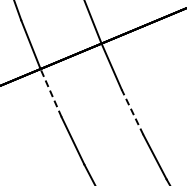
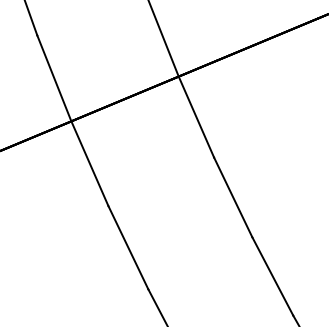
line: (50, 92) -> (88, 162), dashed -> solid
line: (132, 111) -> (233, 196), dashed -> solid

